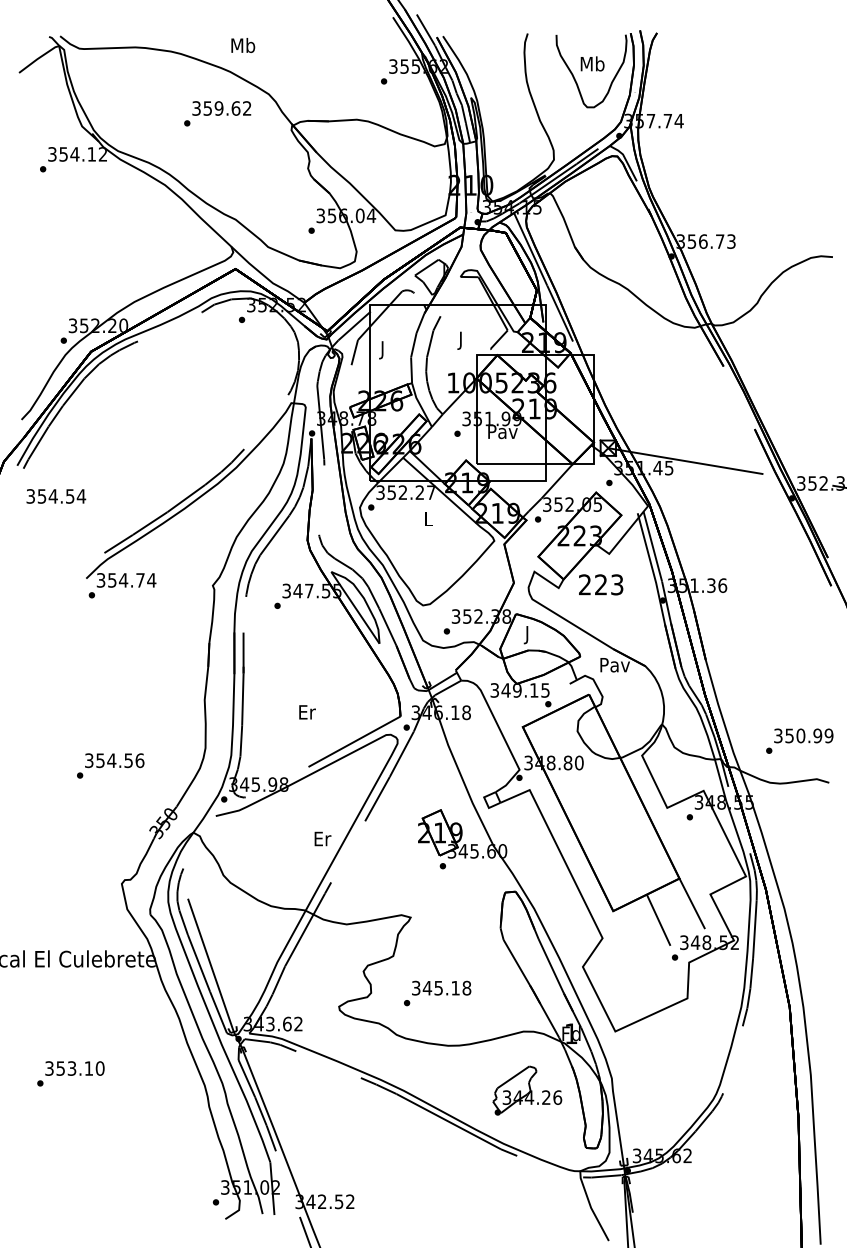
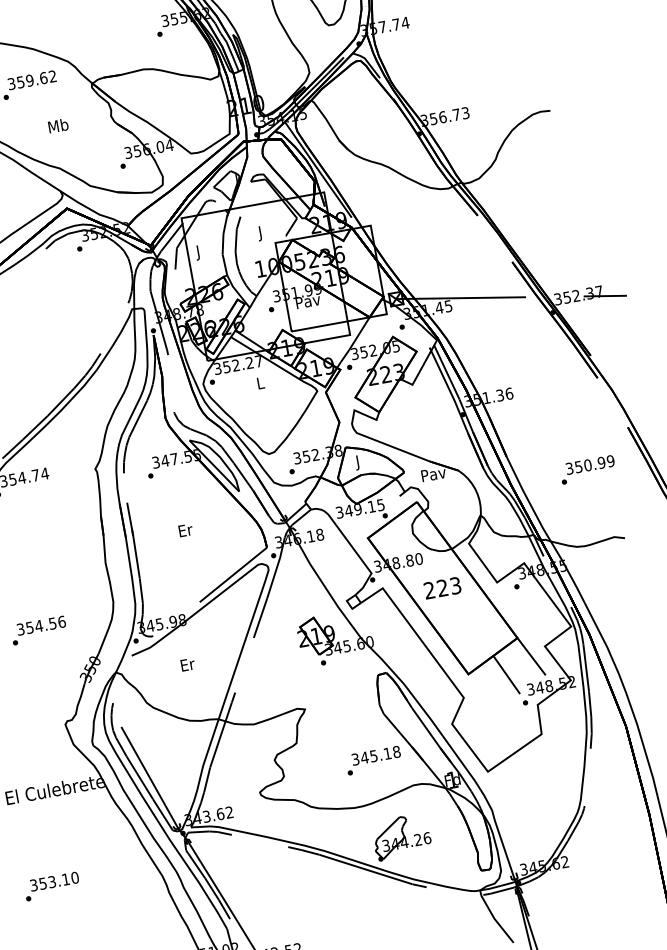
text: (243, 45) -> (58, 125), moved
text: (601, 584) -> (442, 587), moved
text: (307, 712) -> (185, 530), moved
text: (799, 740) -> (587, 469), moved
text: (322, 838) -> (187, 664), moved
text: (437, 993) -> (373, 760), moved
part: (527, 1090) -> (401, 836), moved

